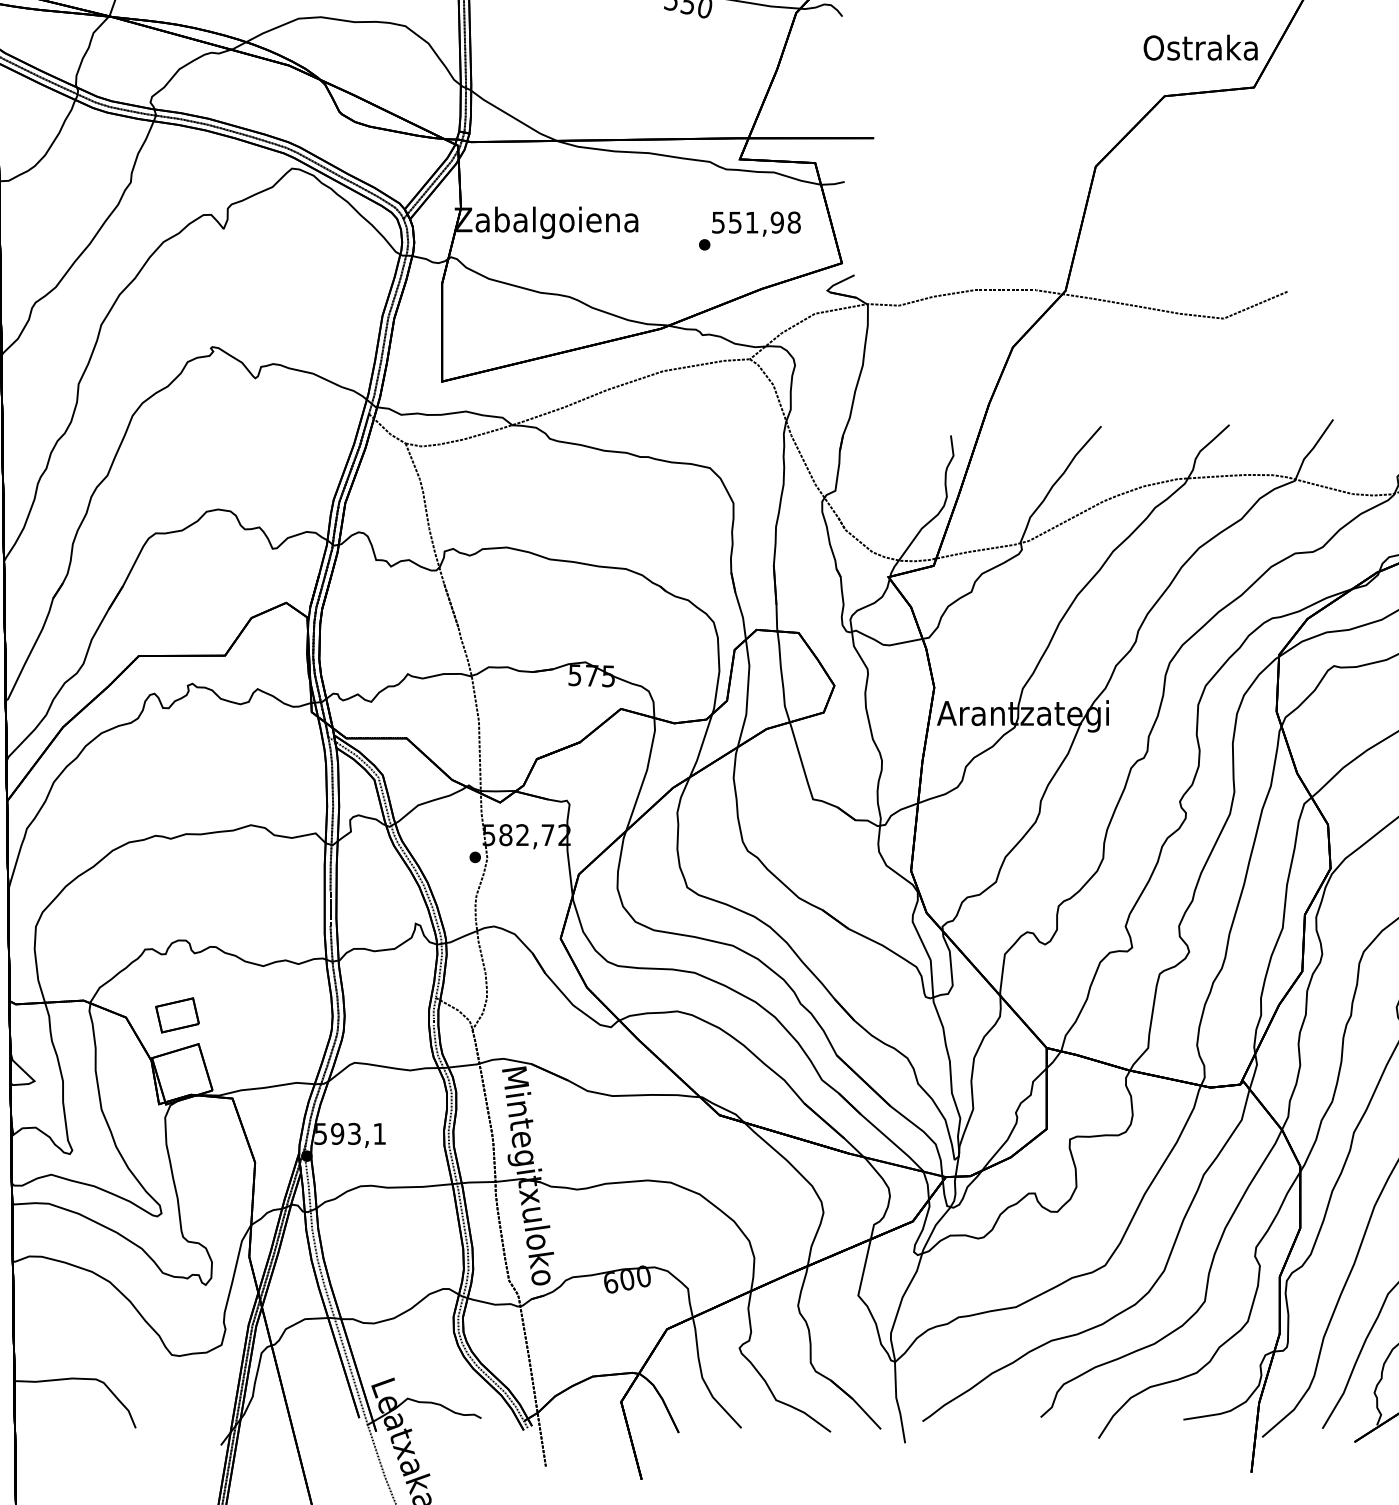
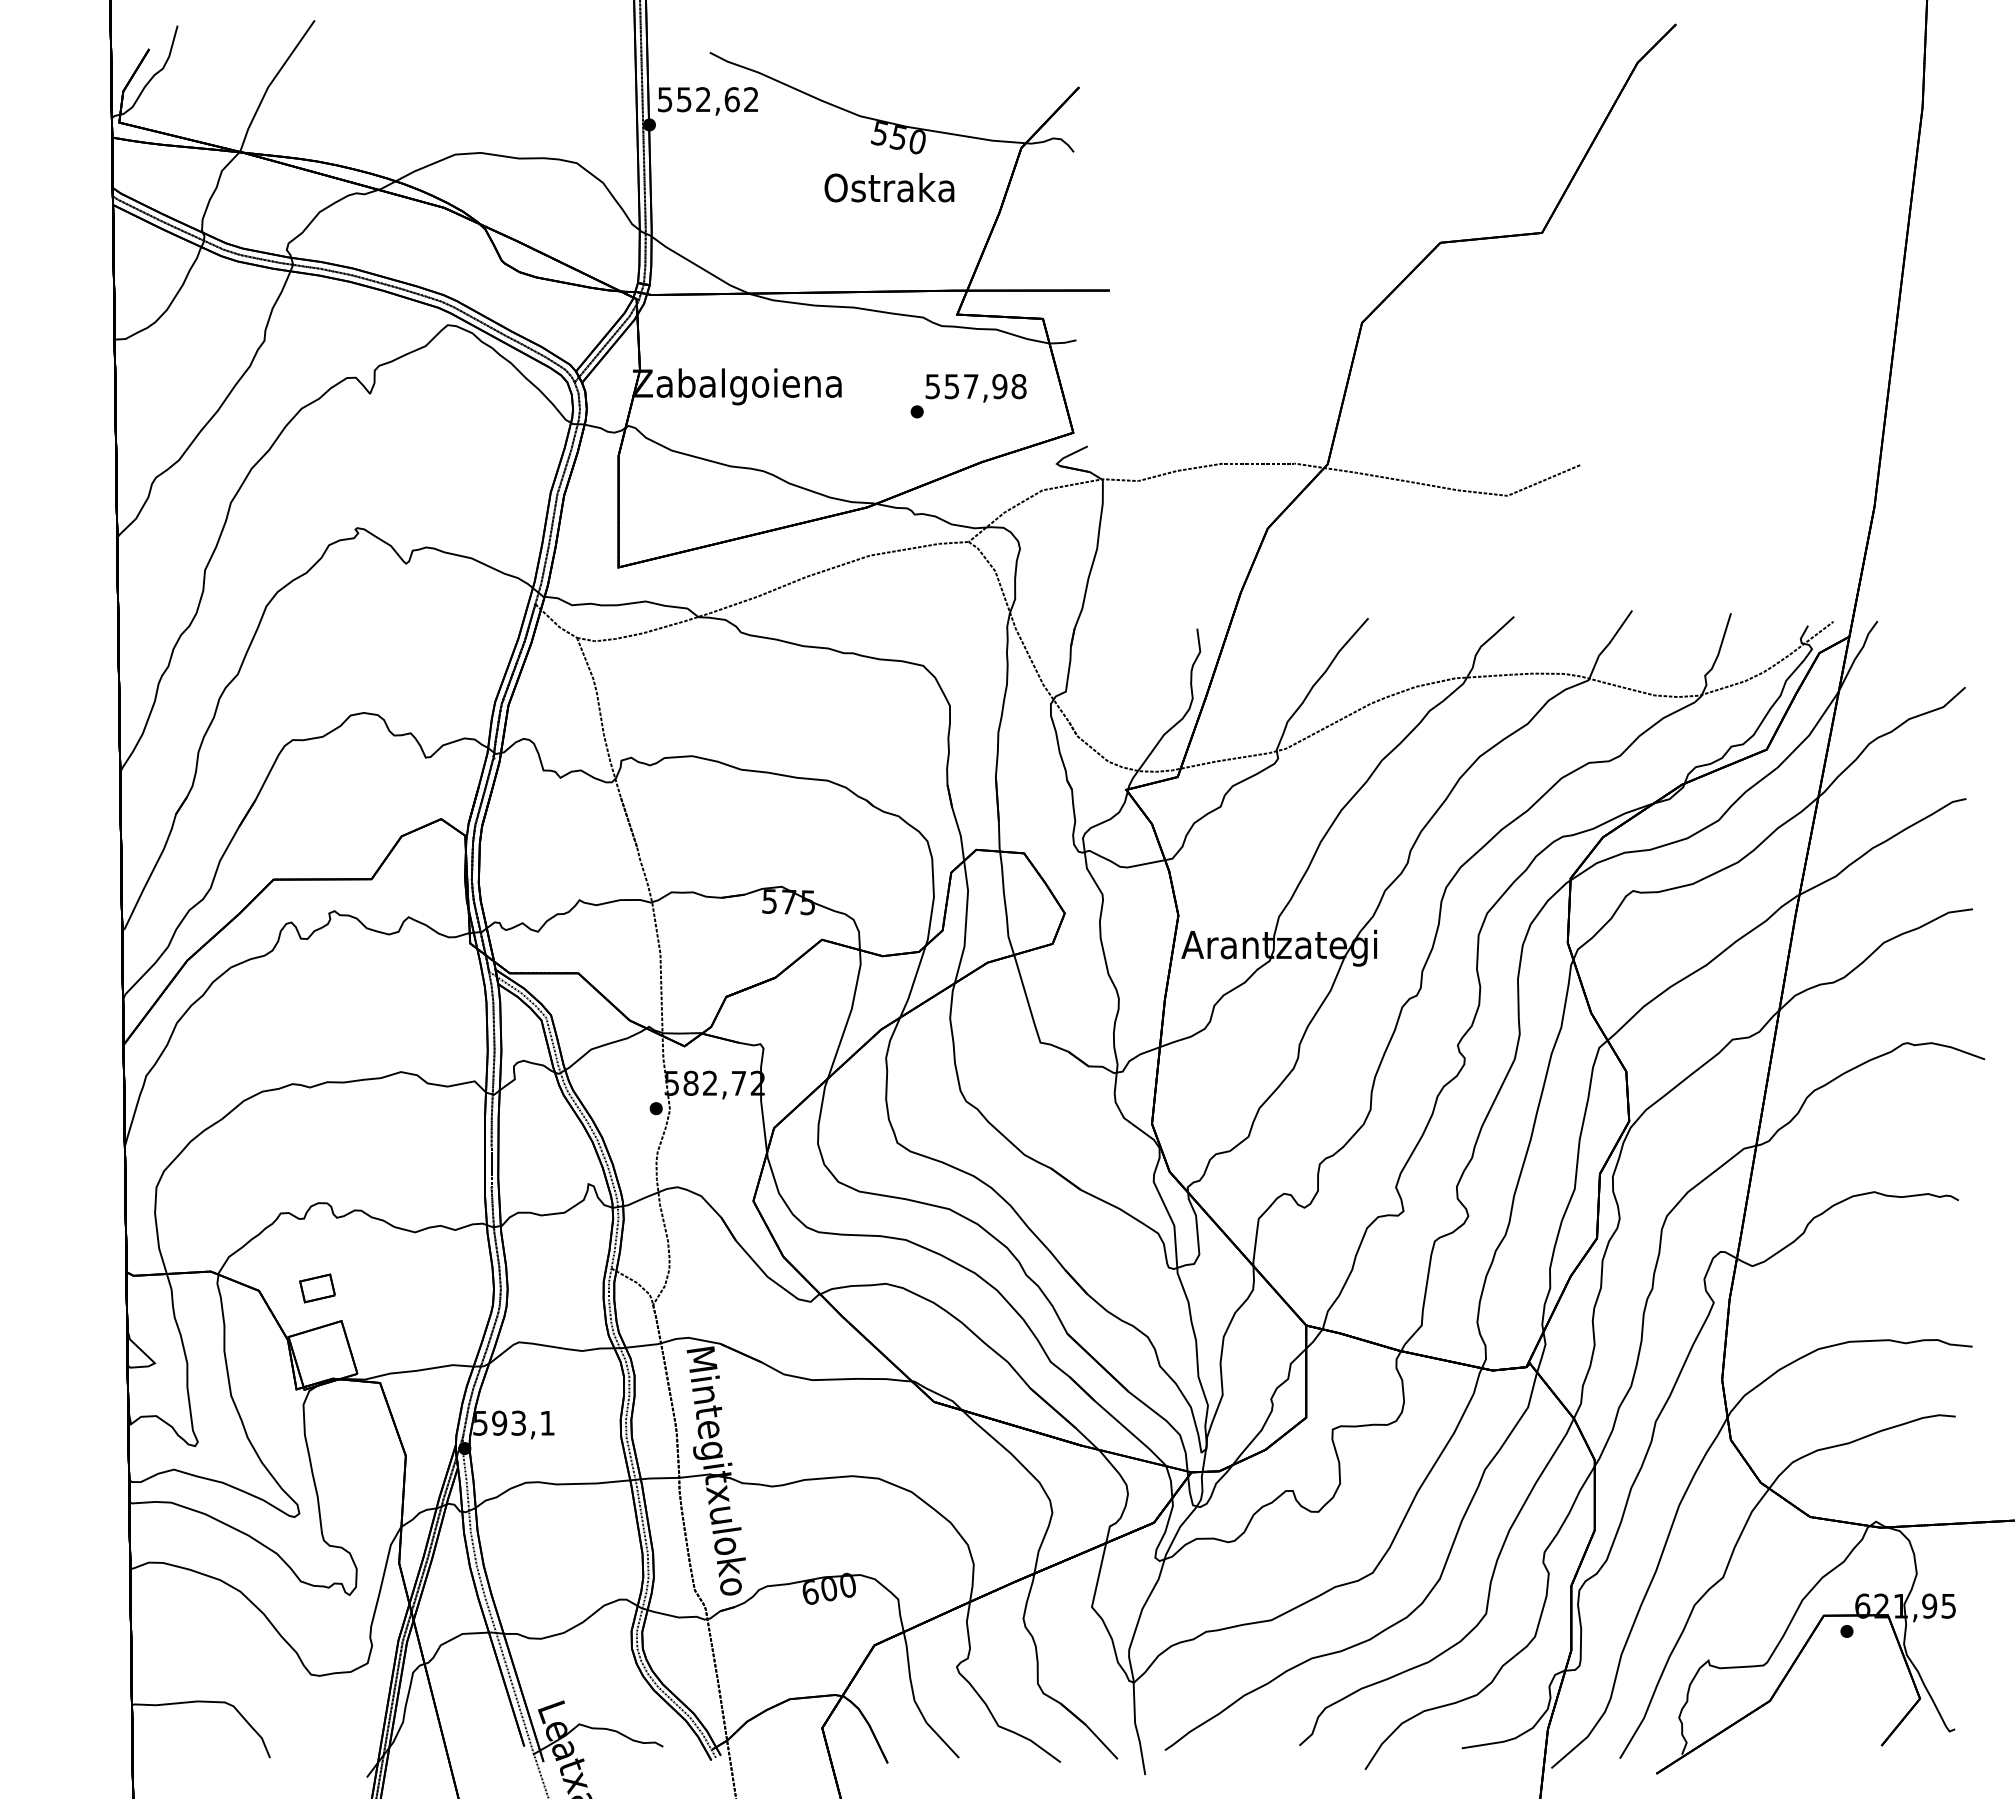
text: (1200, 47) -> (889, 187), moved
text: (752, 222) -> (971, 386), 551,98 -> 557,98
part: (177, 1015) -> (317, 1288), size x0.71

